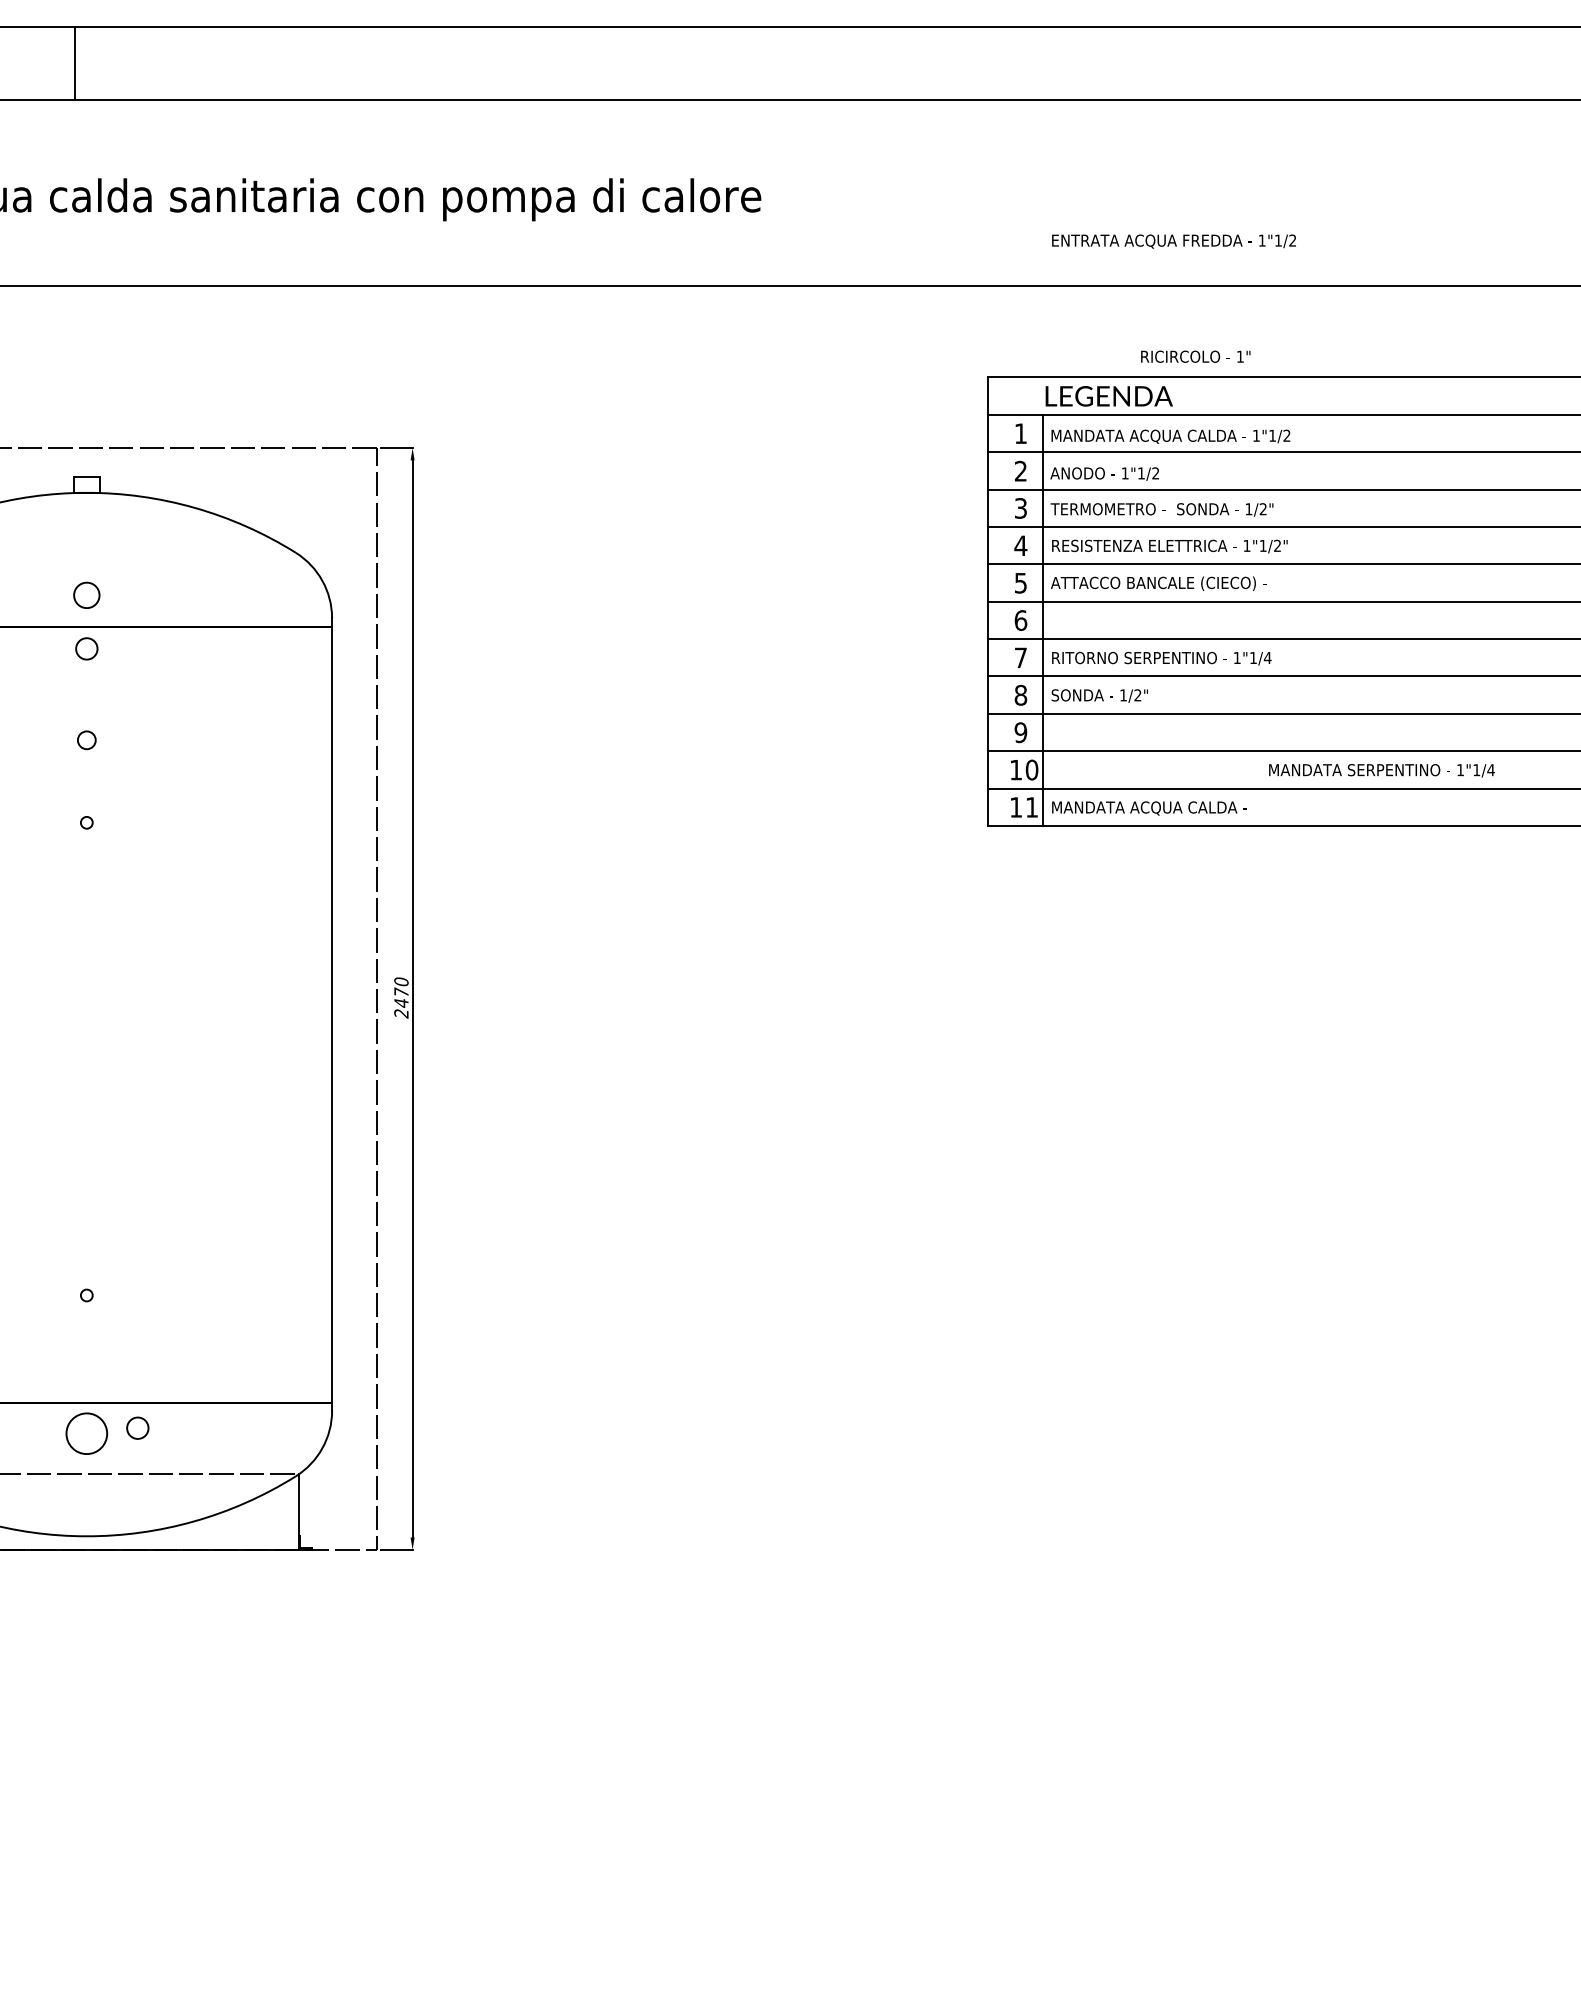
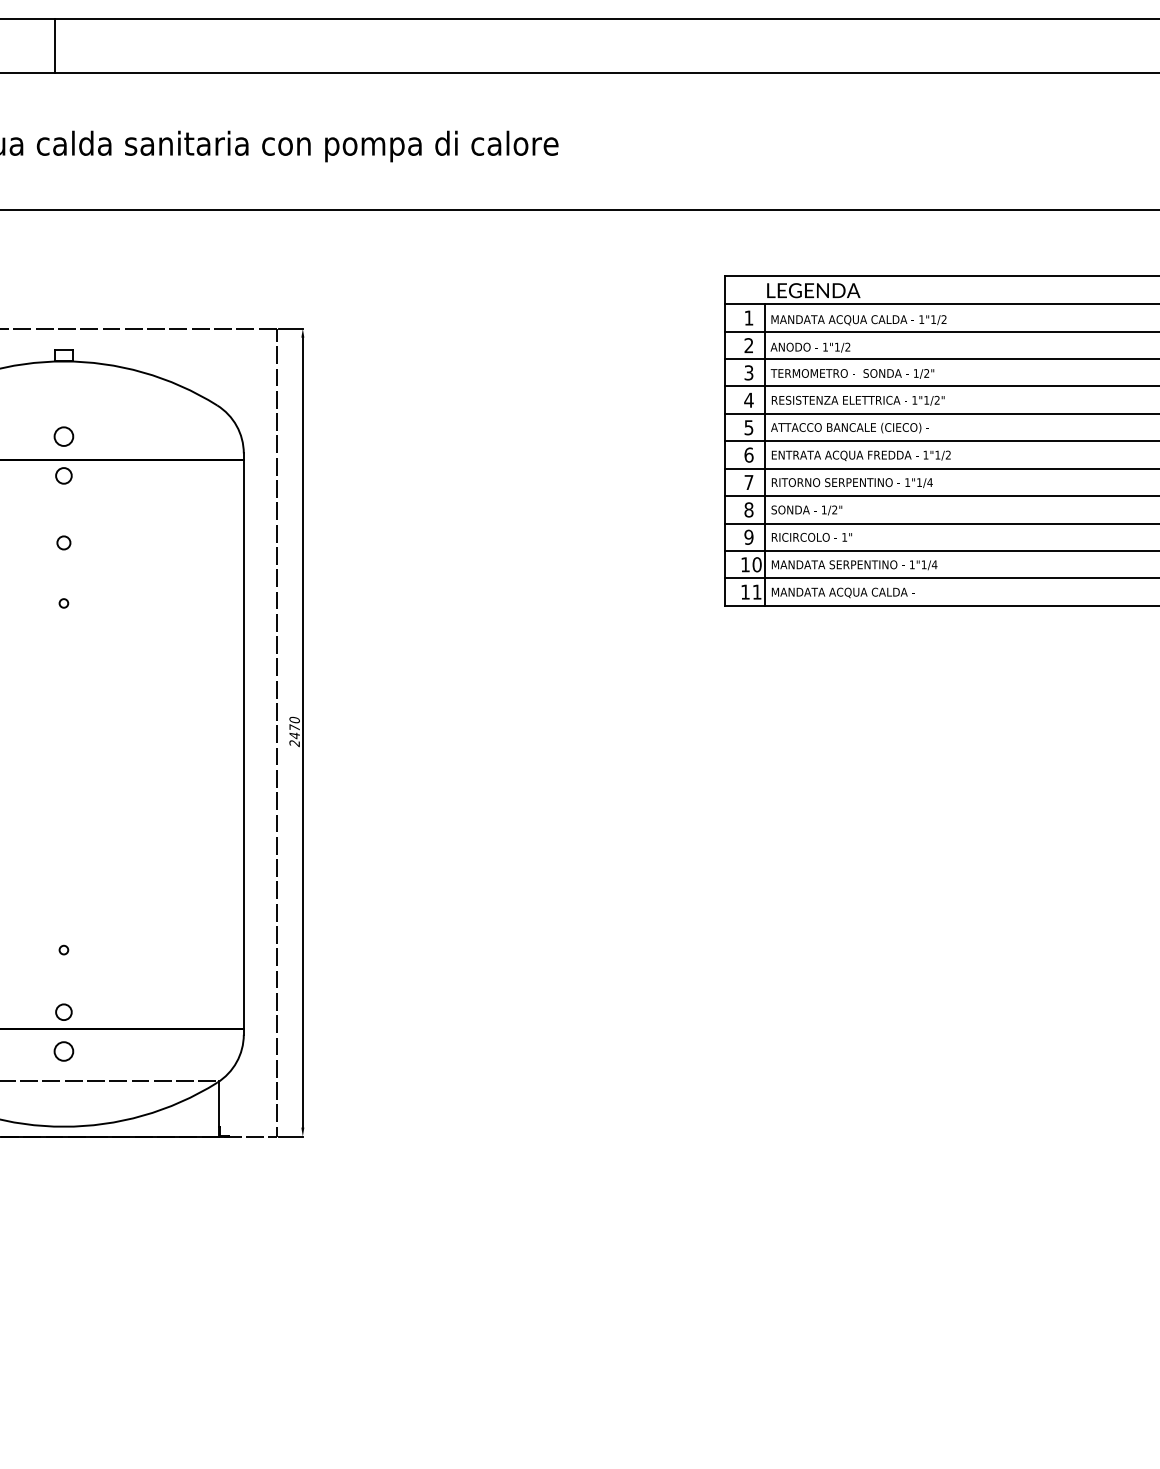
text: (1173, 241) -> (860, 455), moved
text: (1195, 356) -> (811, 537), moved
text: (1381, 770) -> (854, 565), moved
circle: (137, 1427) -> (63, 1011), moved
circle: (86, 1433) -> (63, 1051), size x0.62

